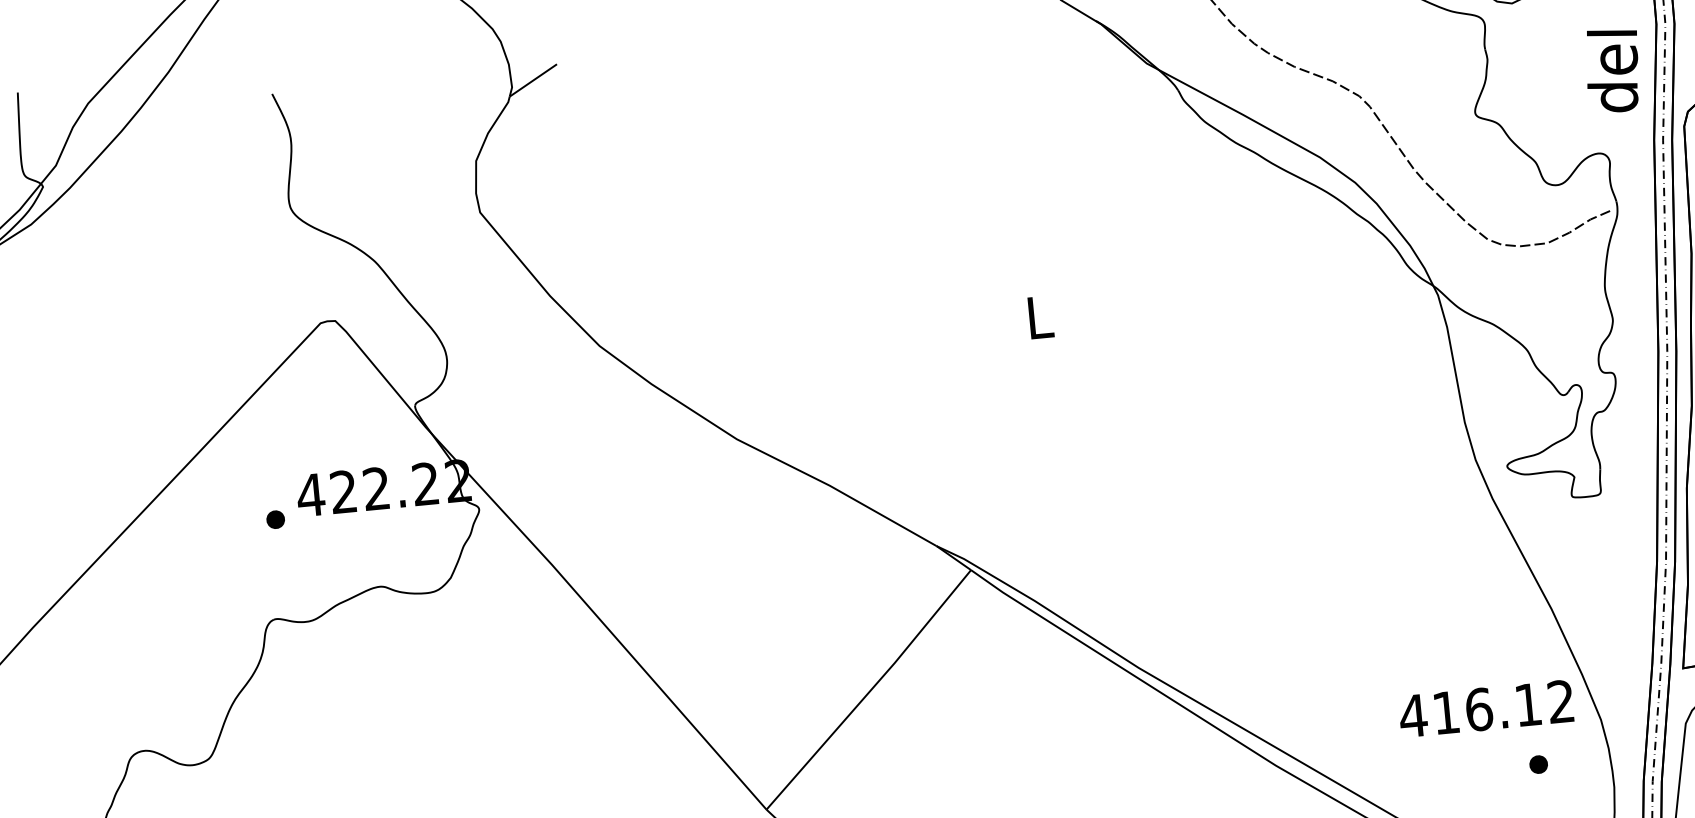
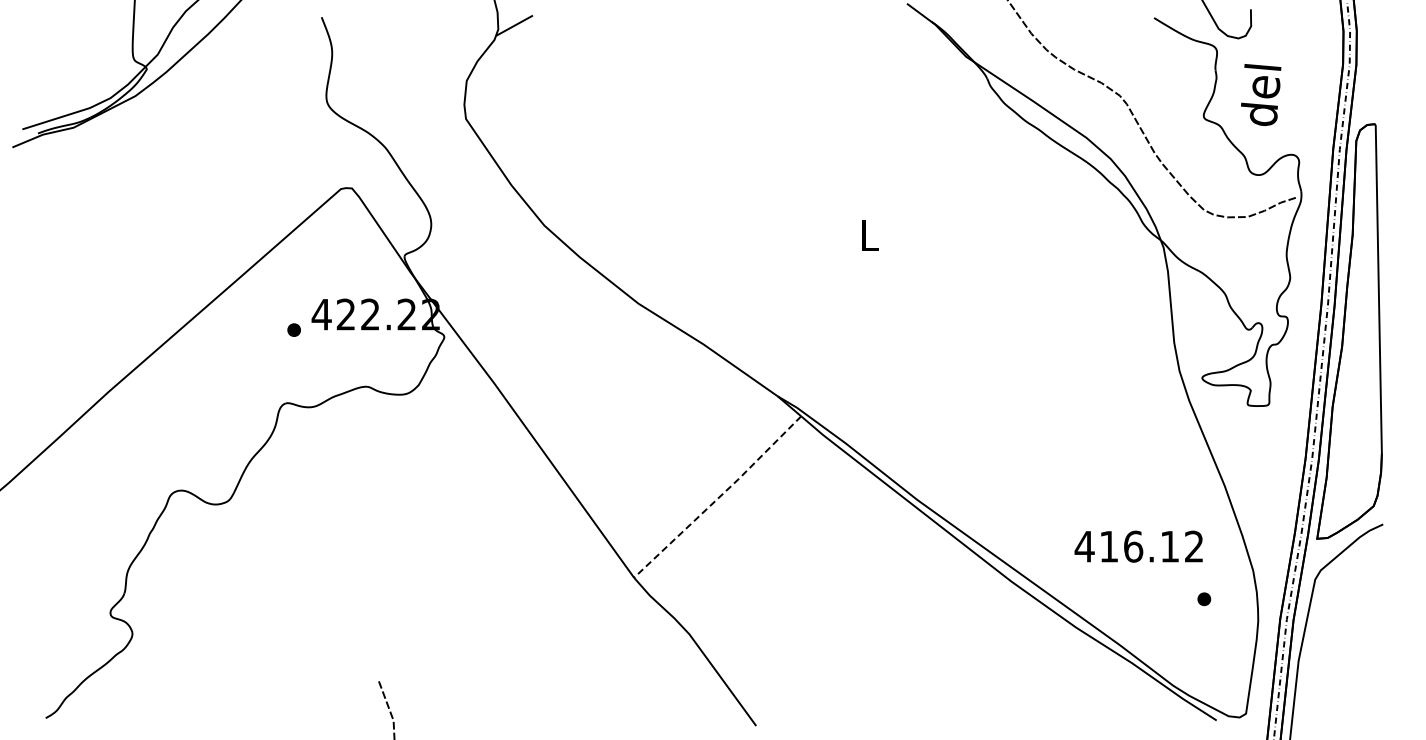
text: (1613, 69) -> (1261, 94), moved
line: (871, 690) -> (719, 497), solid -> dashed
text: (1485, 708) -> (1138, 546), moved

